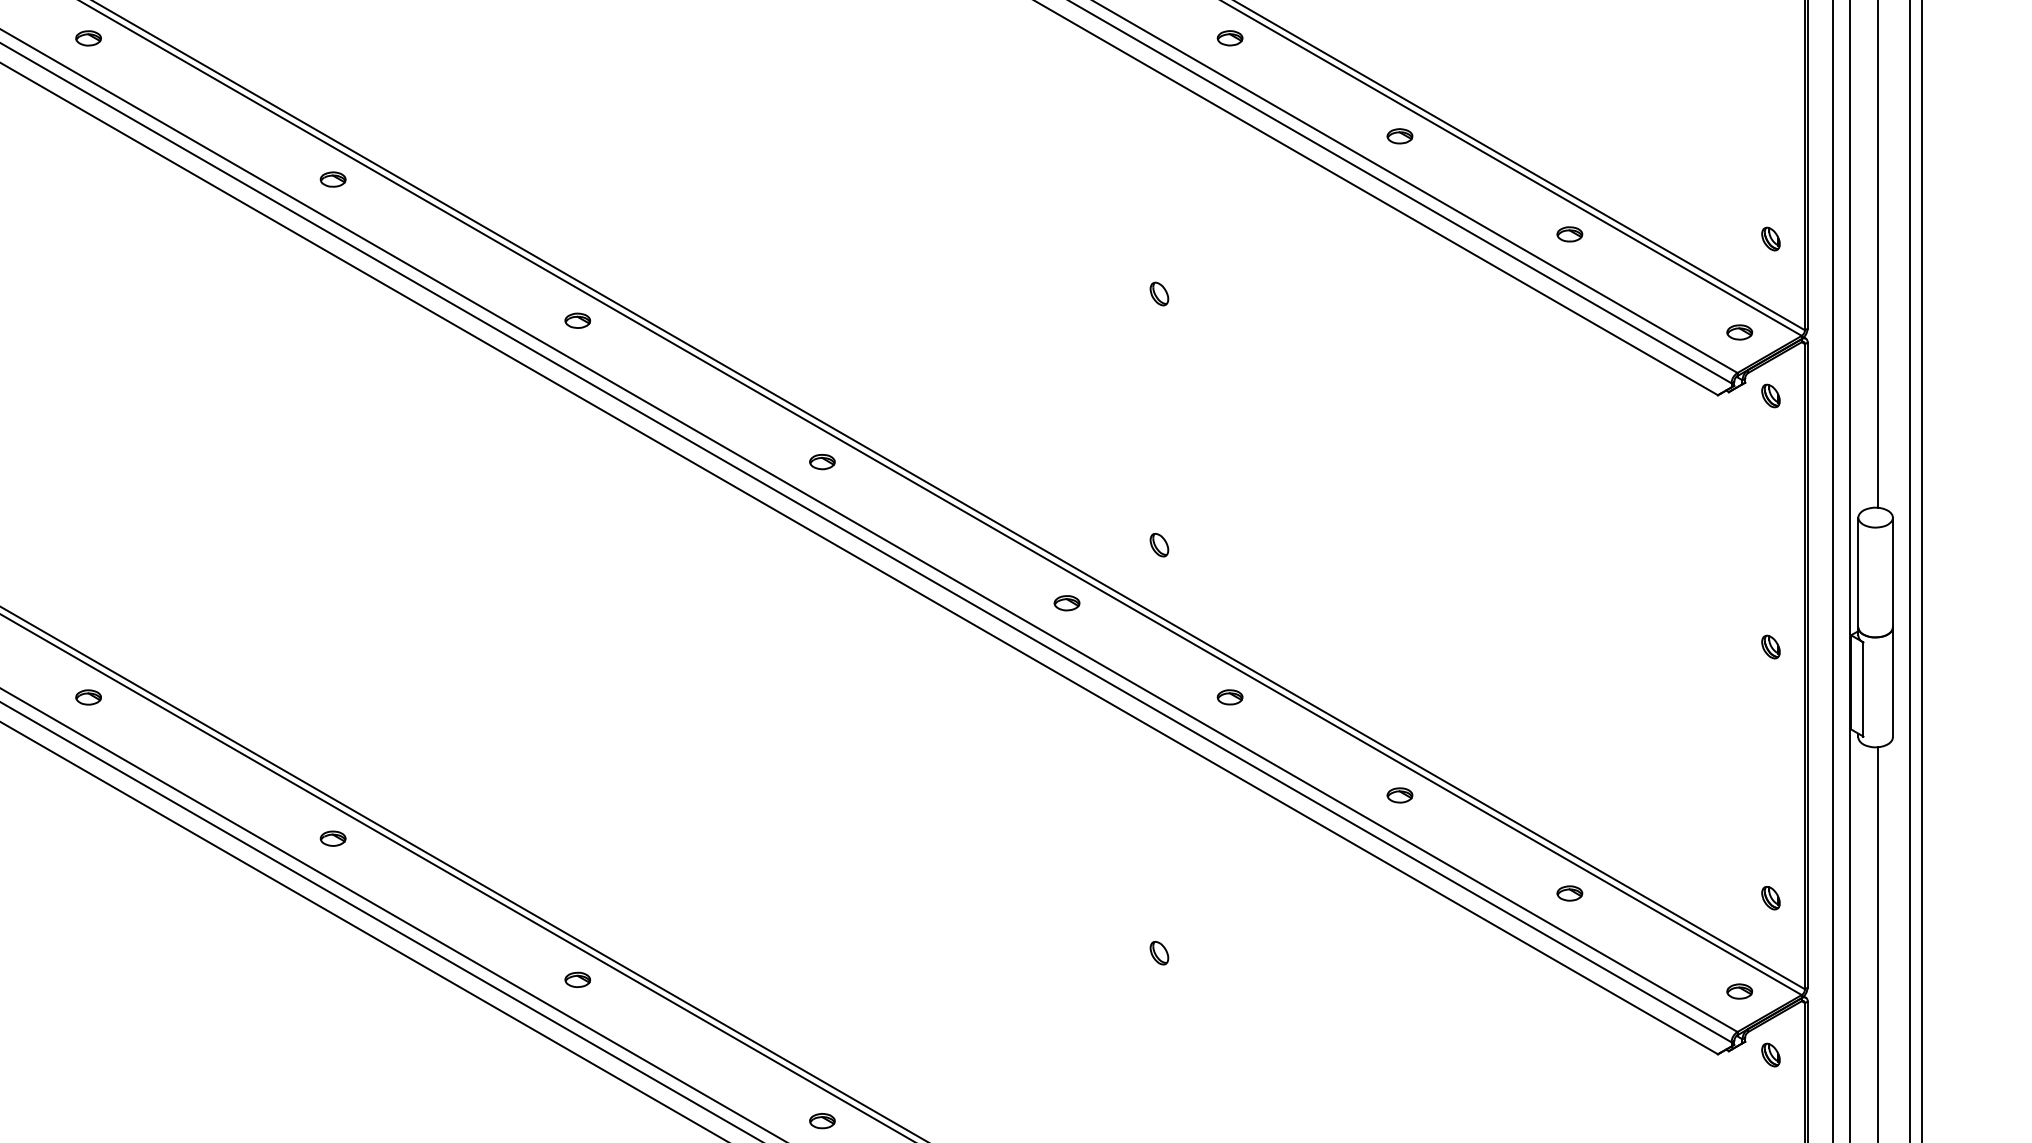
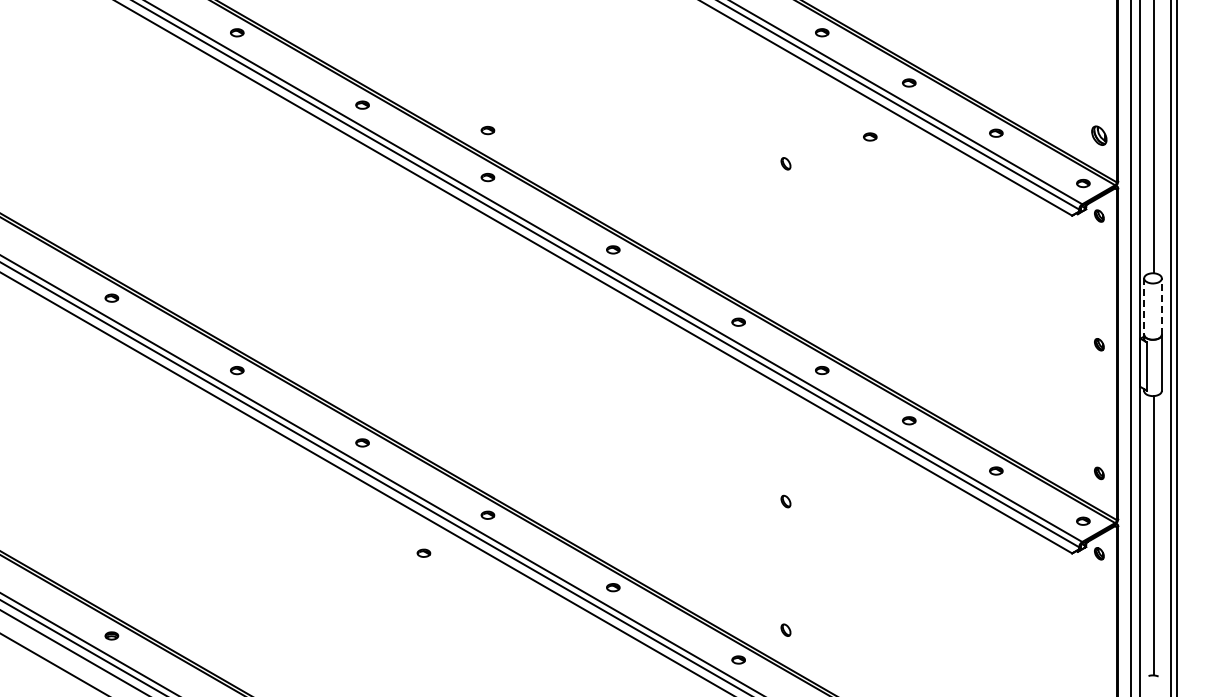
part: (576, 229) -> (487, 130), added
part: (1771, 238) -> (1099, 135), size x1.6
part: (1324, 240) -> (870, 136), added
part: (1158, 545) -> (785, 292), removed
line: (1892, 572) -> (1161, 306), solid -> dashed
line: (1859, 574) -> (1144, 307), solid -> dashed
part: (452, 1052) -> (423, 552), added

